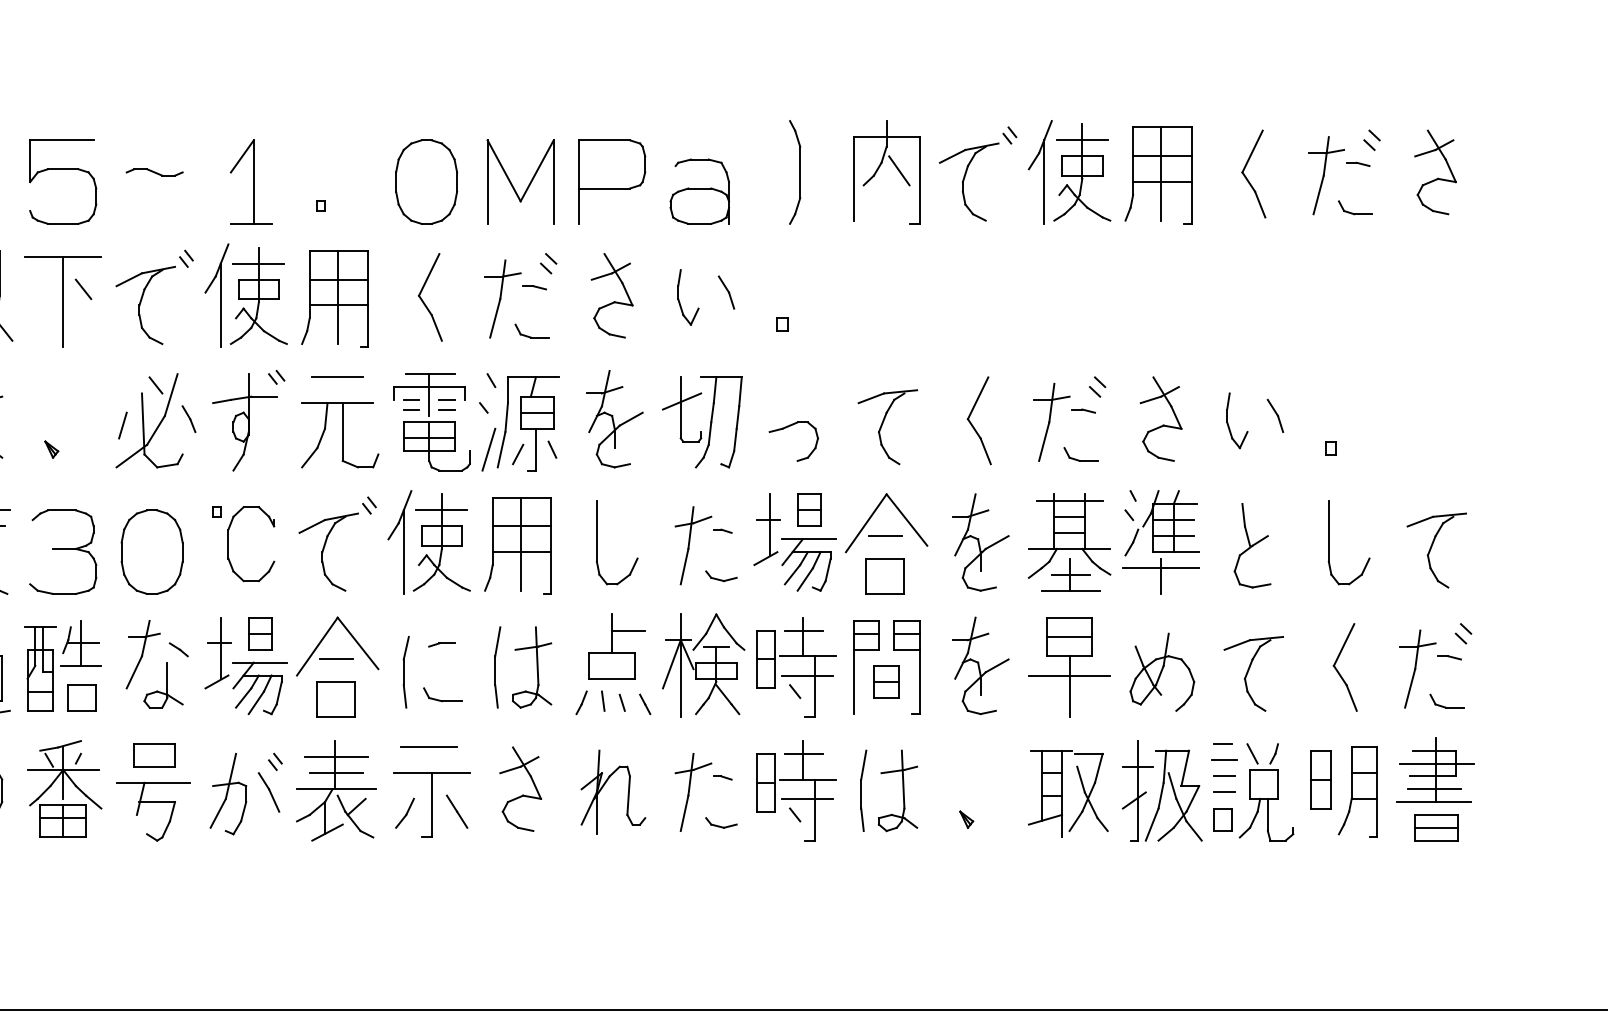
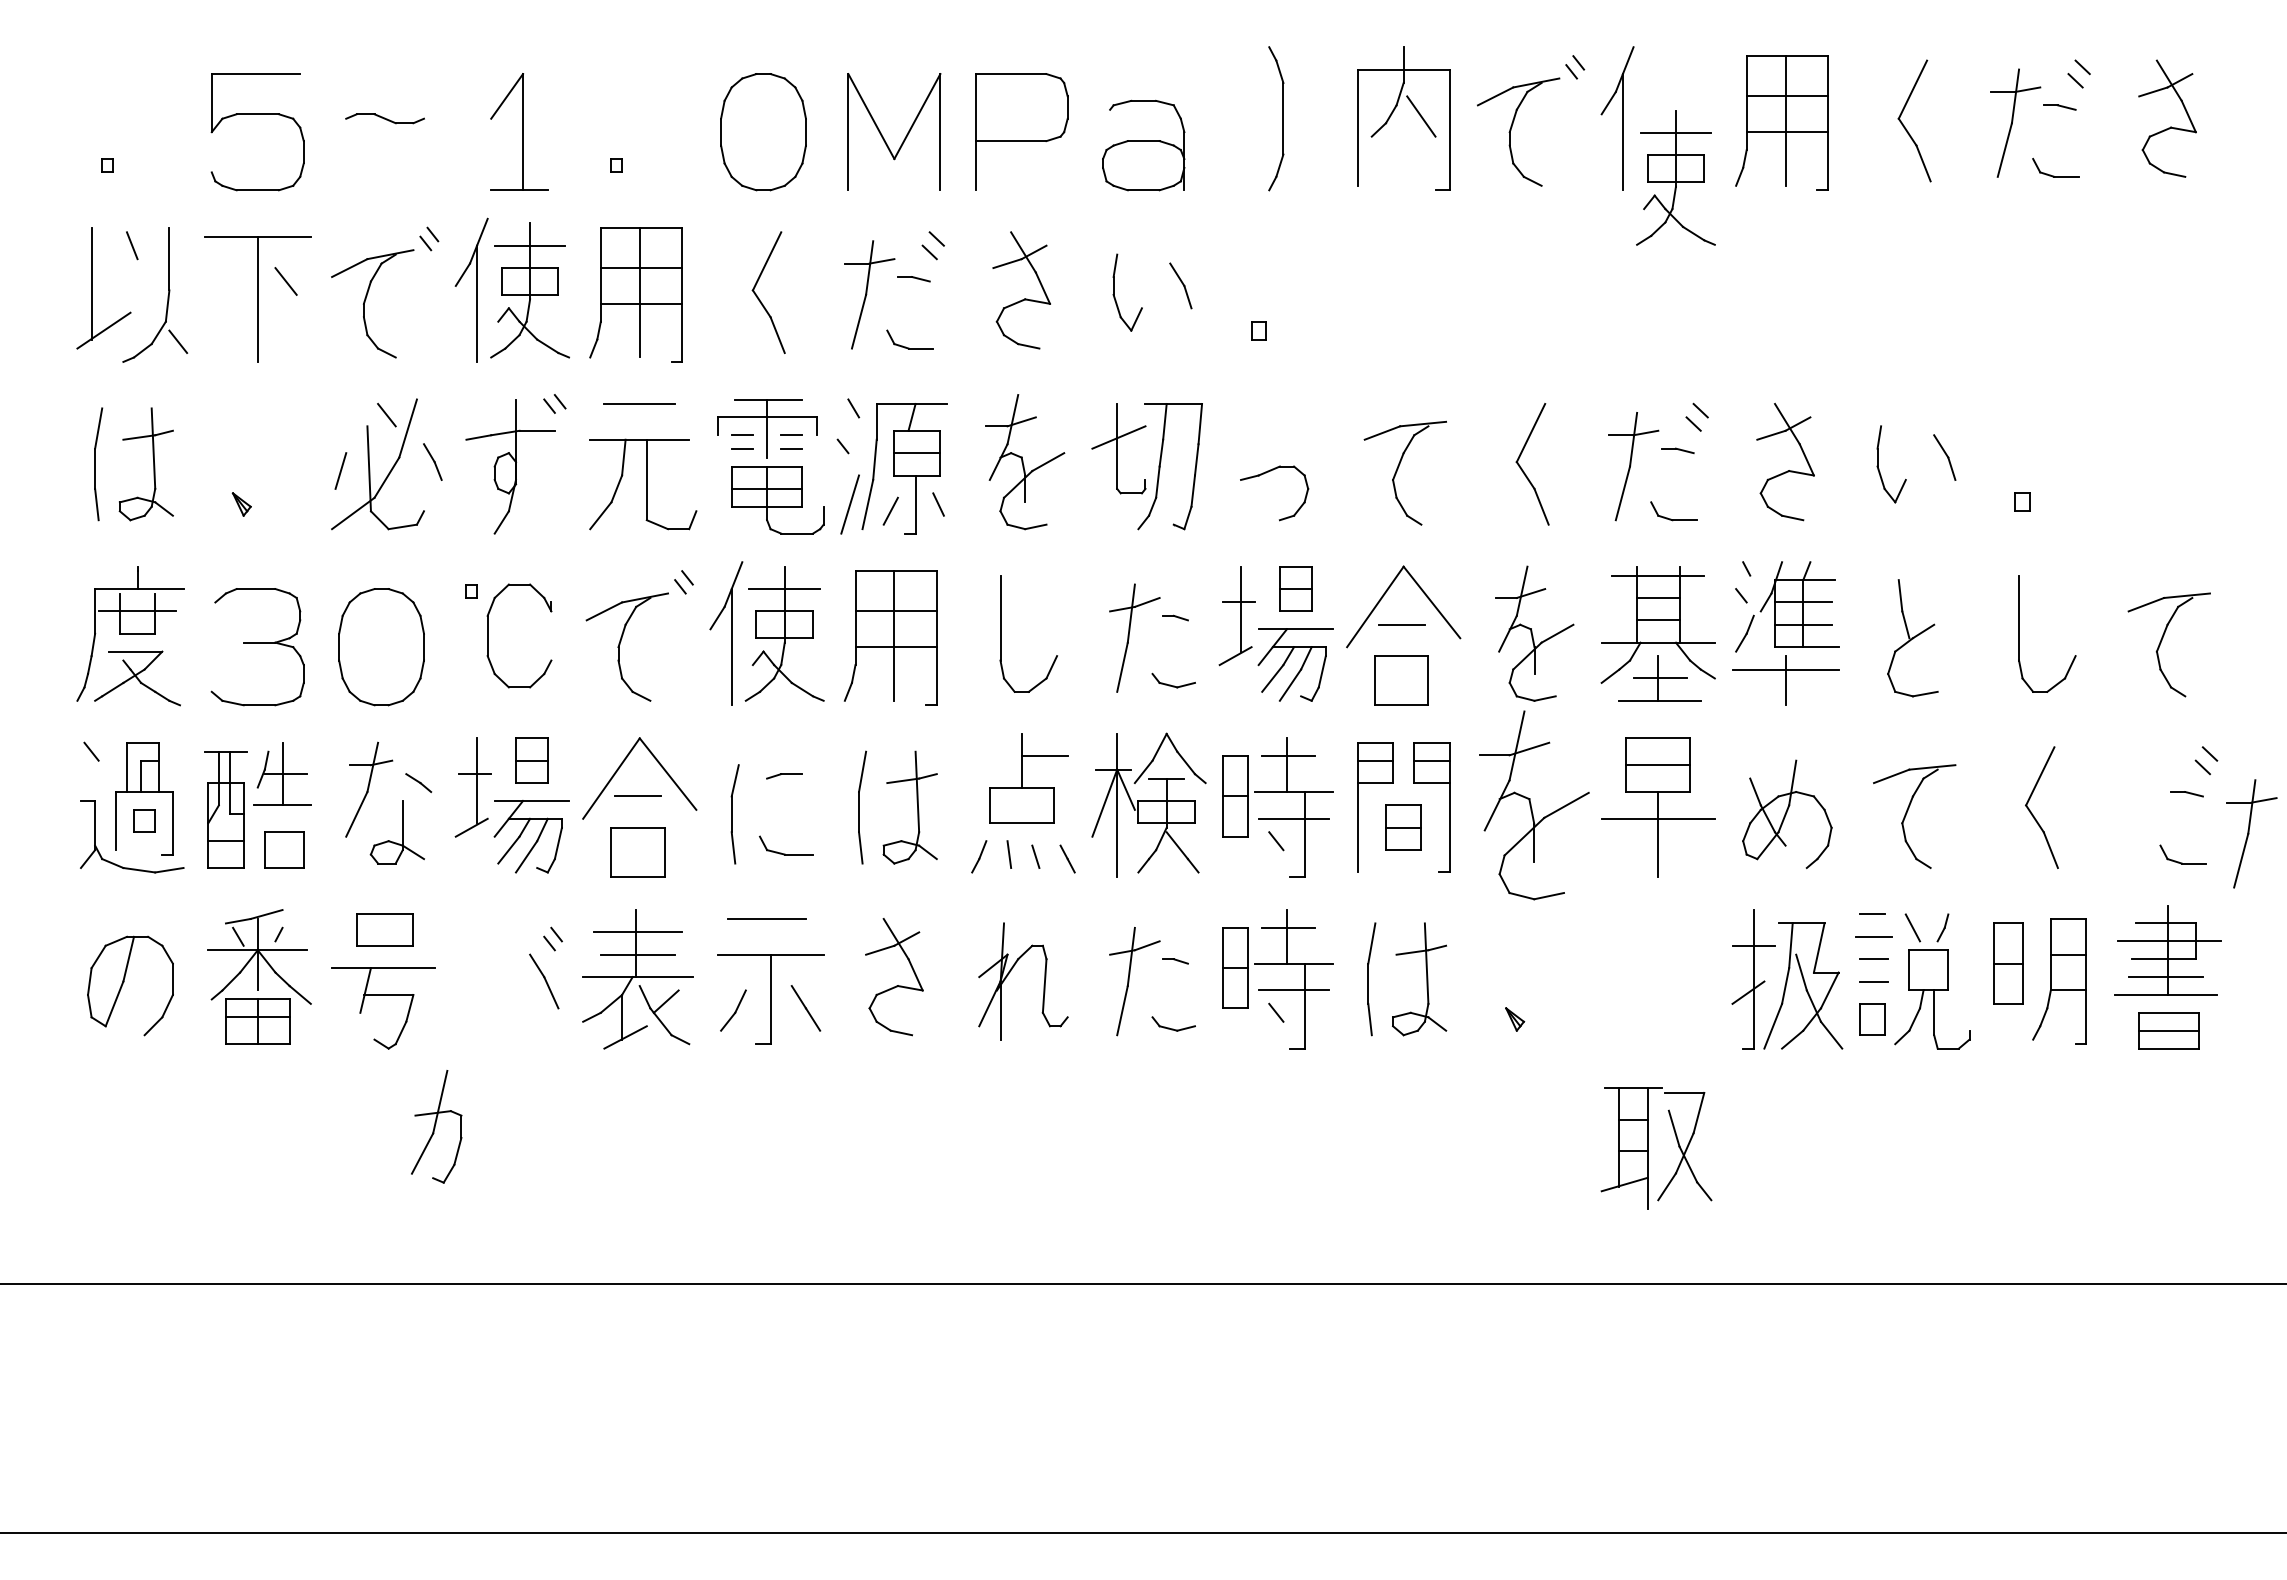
part: (1081, 172) -> (1675, 177), moved
part: (980, 665) -> (1534, 805), size x1.4
part: (1417, 668) -> (2251, 833), moved
part: (228, 793) -> (436, 1126), moved
part: (1062, 793) -> (1648, 1148), moved

